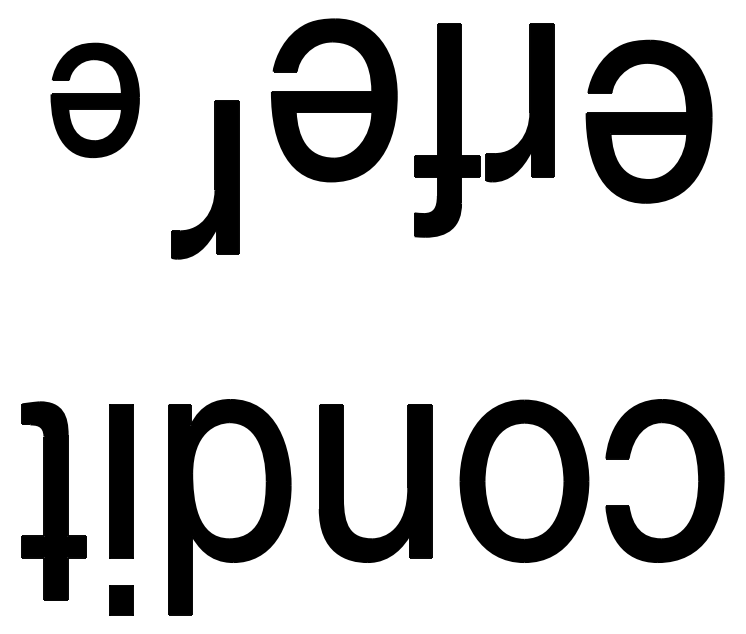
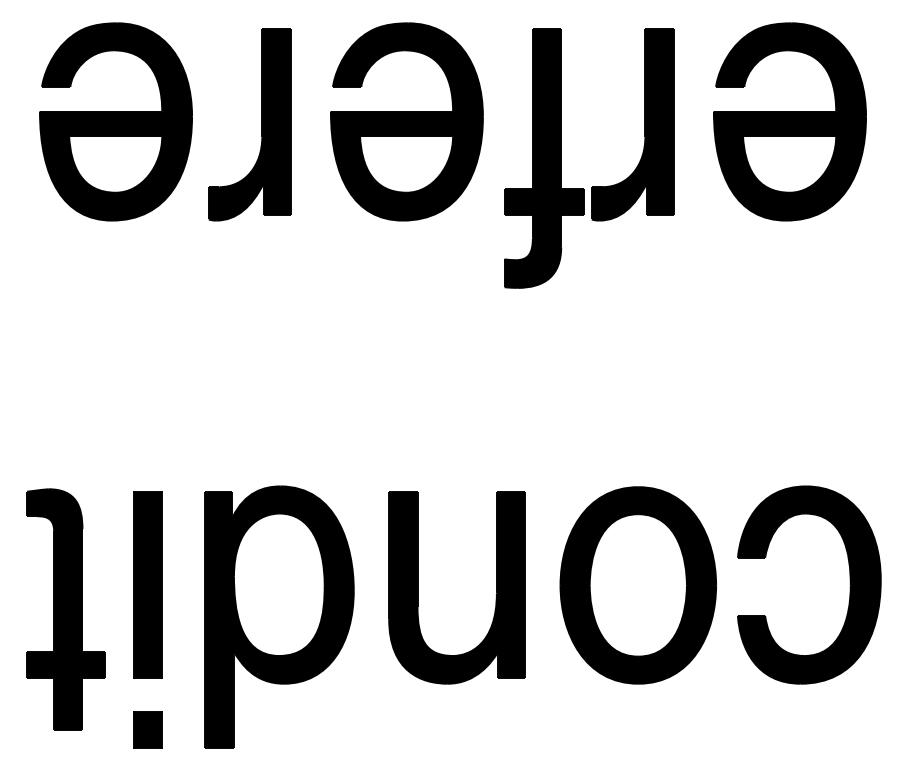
part: (94, 100) -> (115, 121), size x1.43
part: (648, 121) -> (789, 121), moved
part: (214, 179) -> (261, 124), moved

